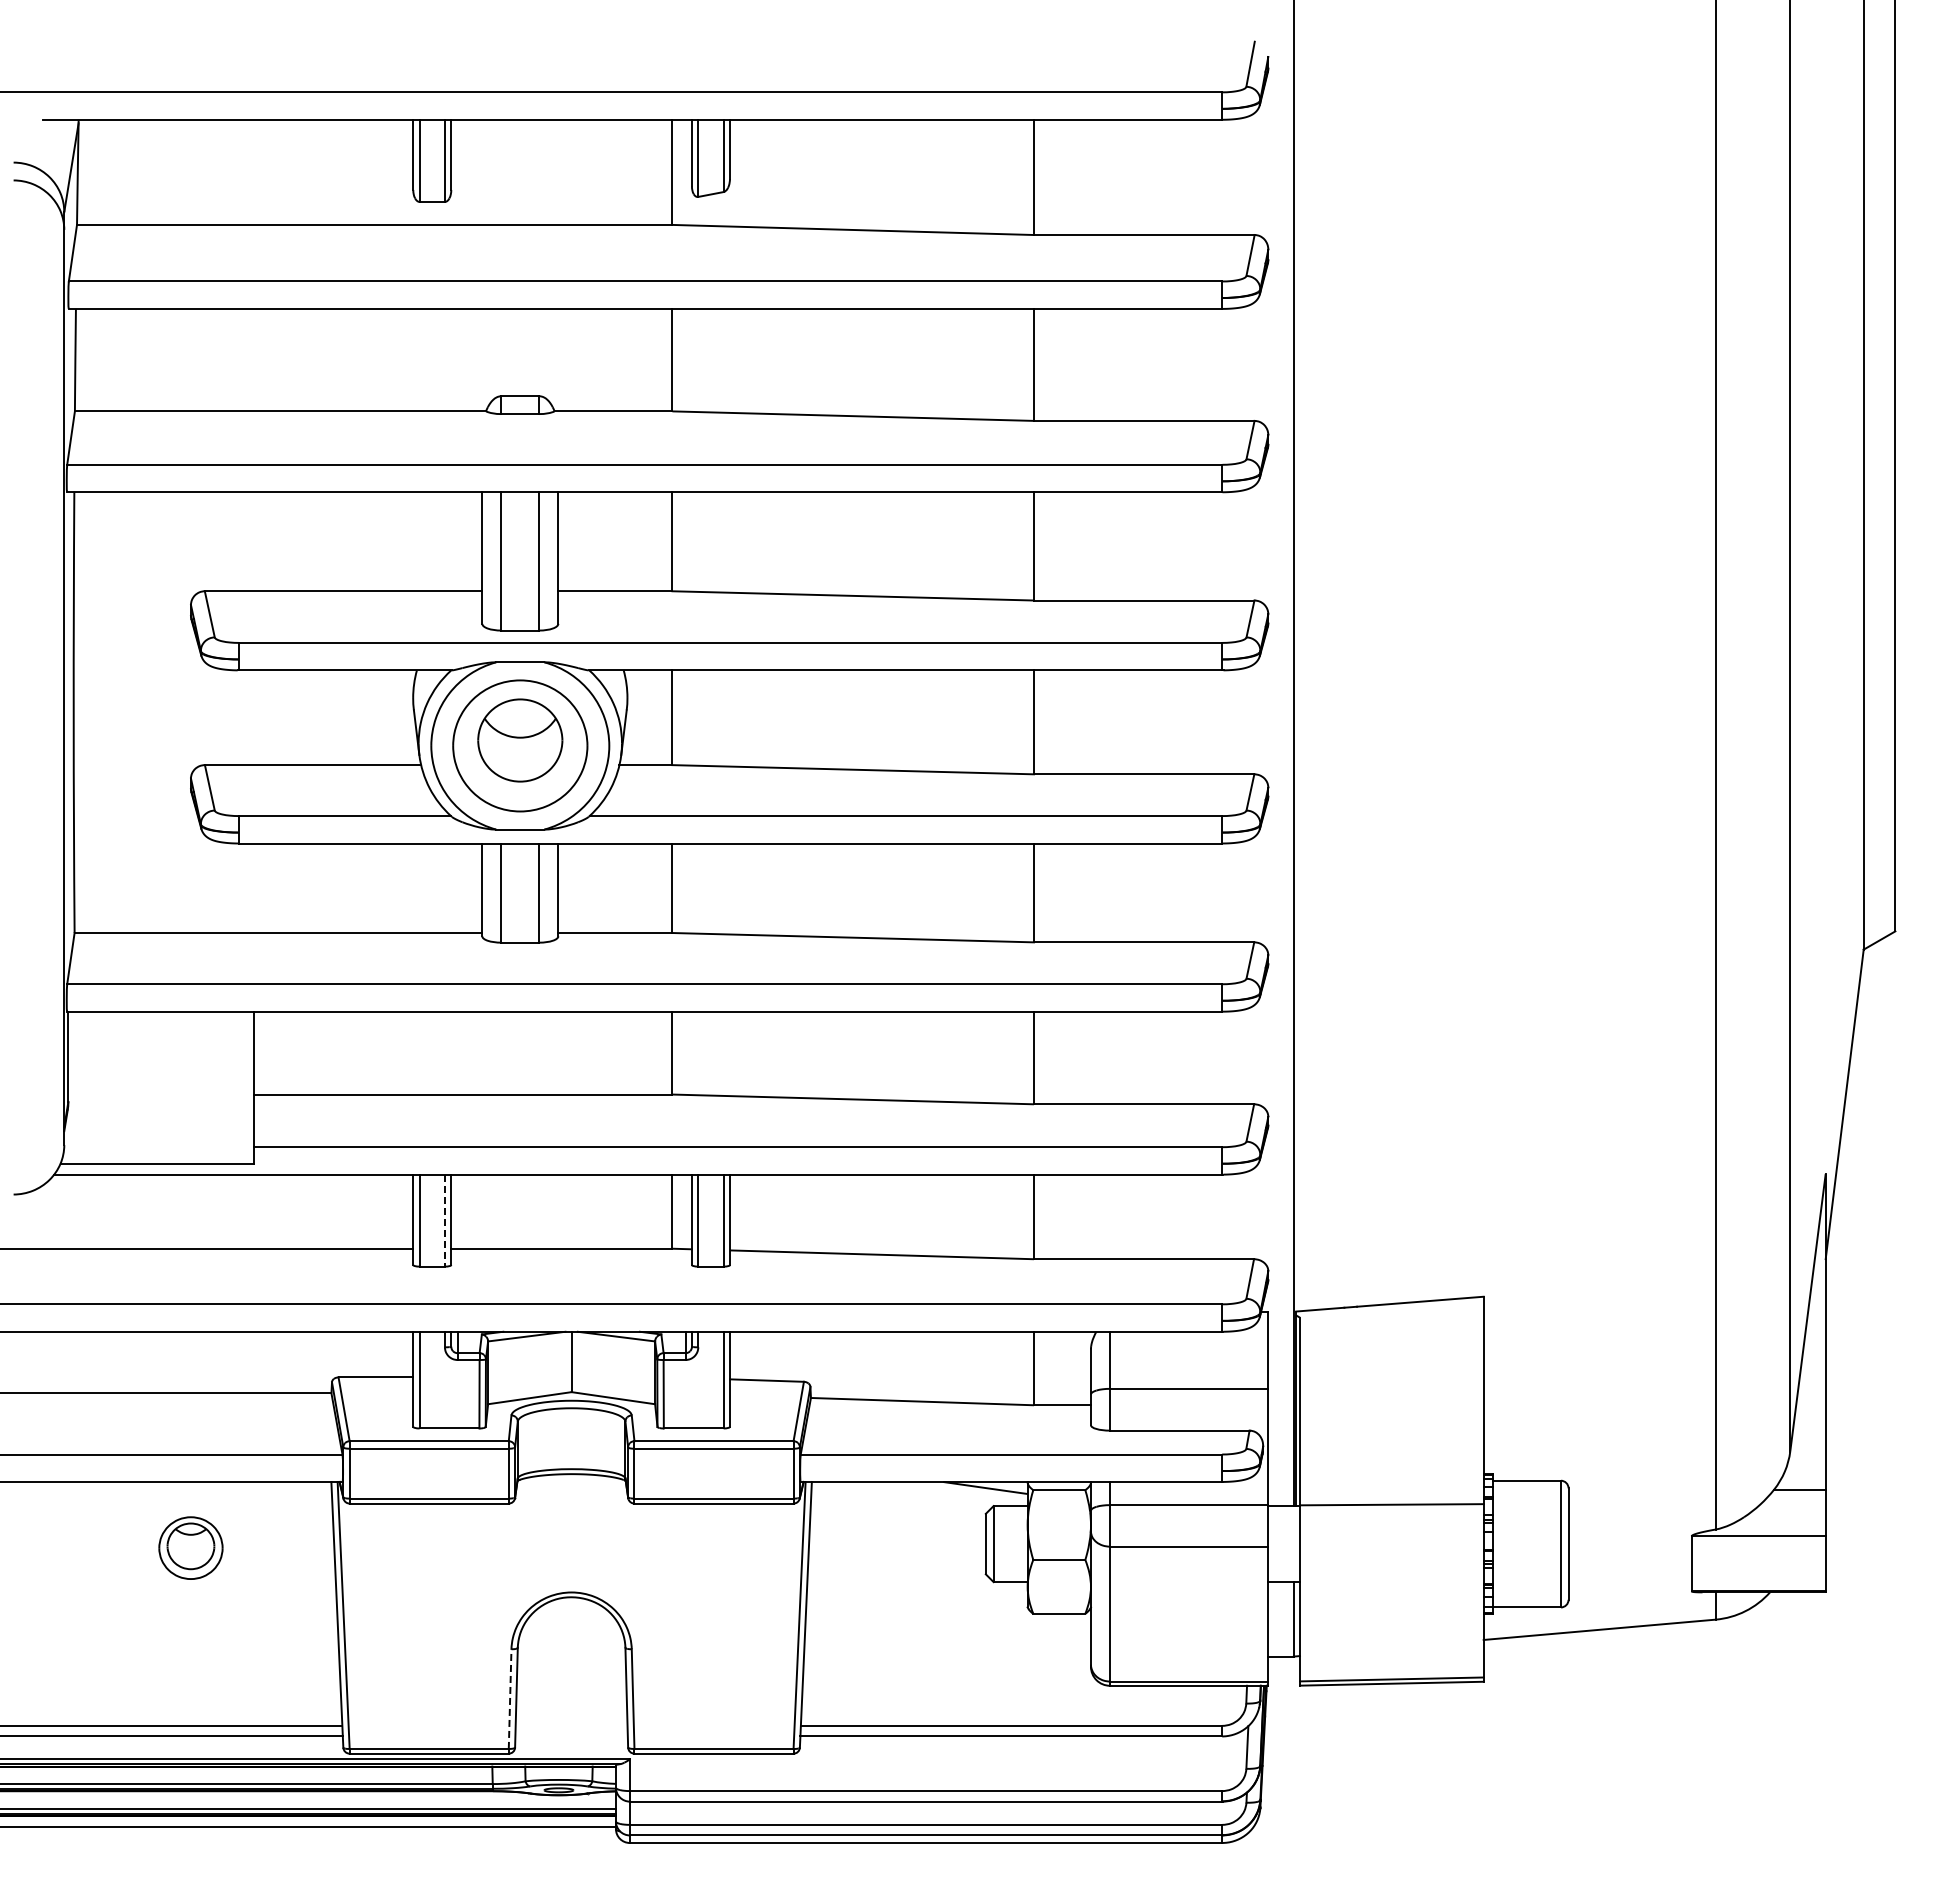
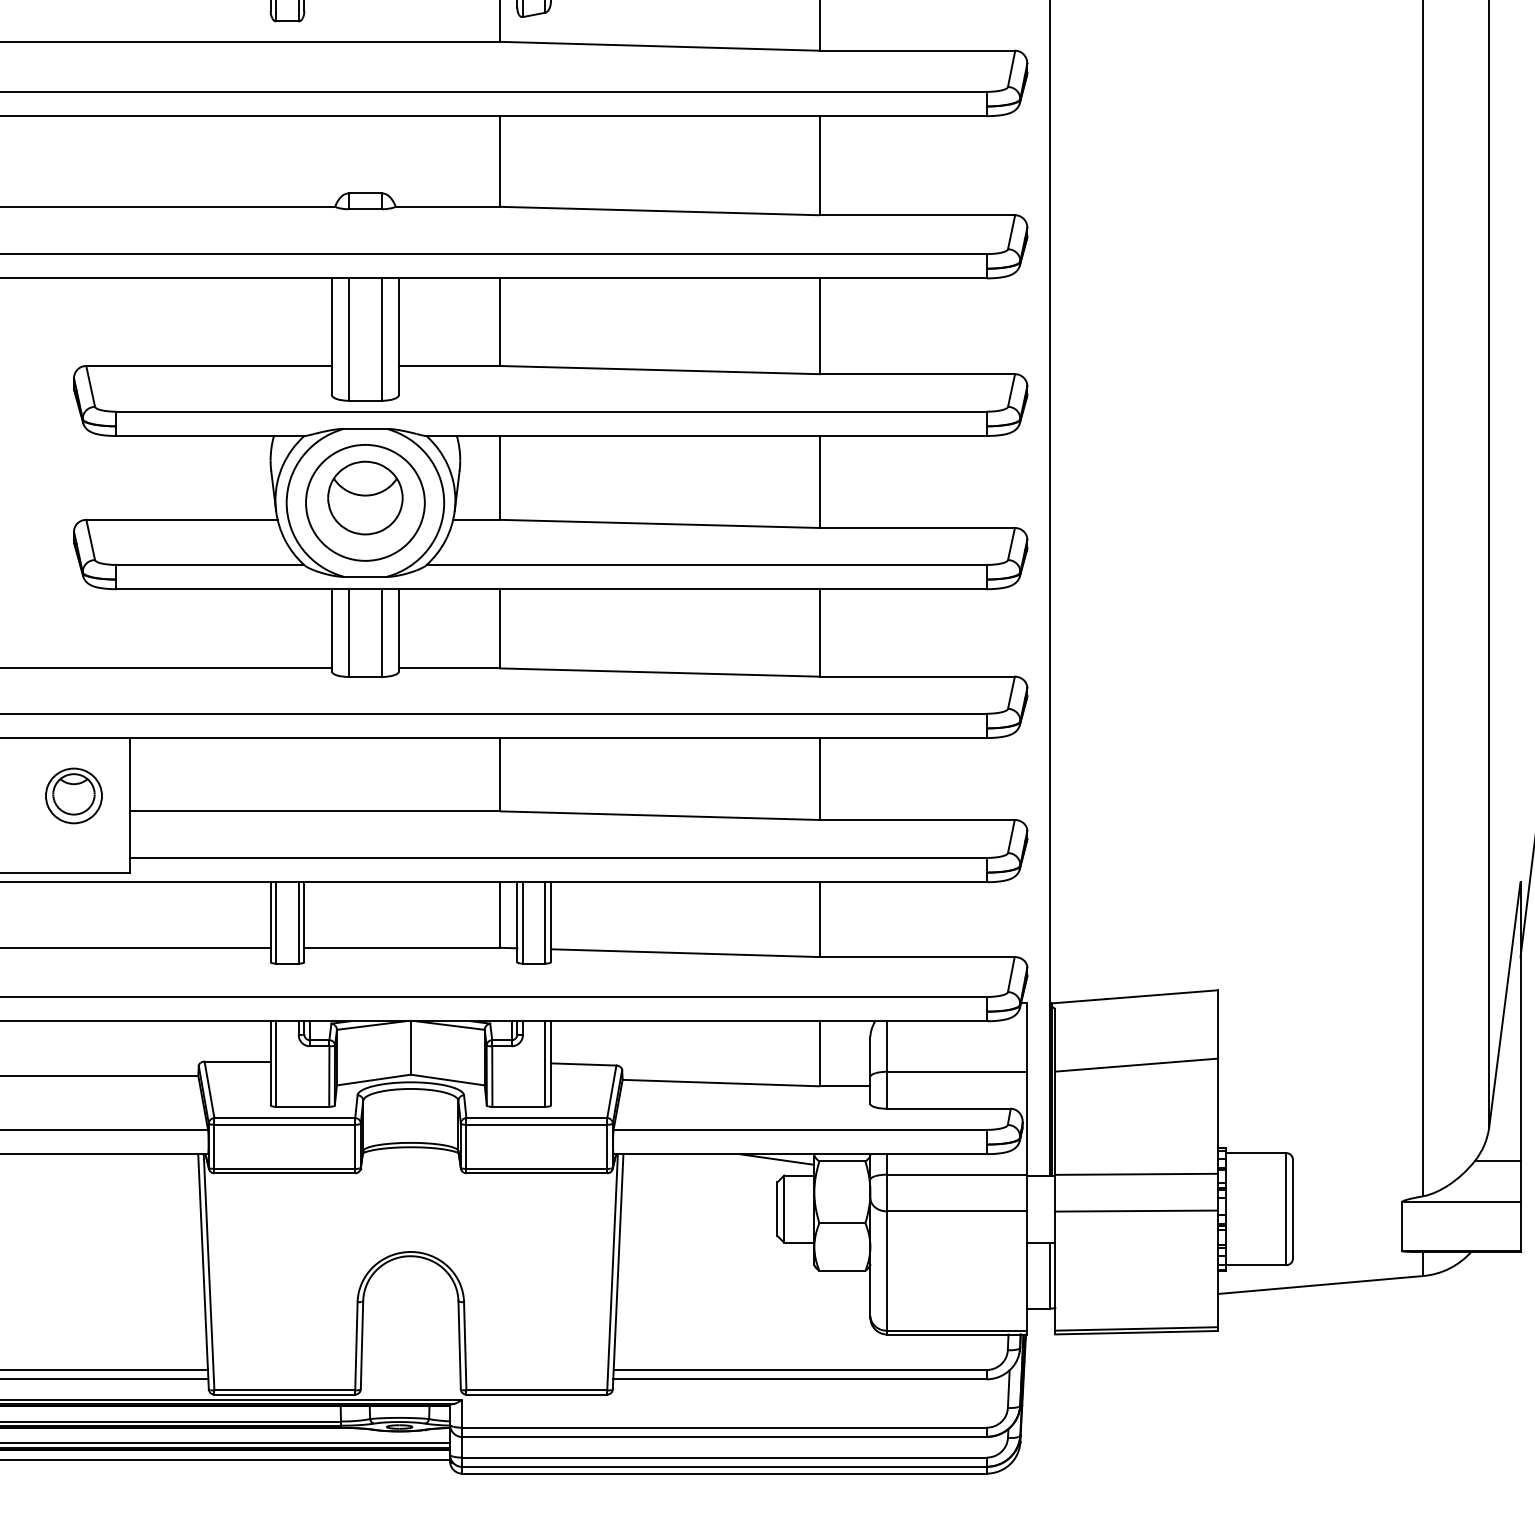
line: (444, 1220) -> (298, 922), dashed -> solid
line: (1391, 1380) -> (1136, 1064), added
line: (1391, 1545) -> (1136, 1210), added
part: (190, 1547) -> (73, 795), moved
line: (510, 1699) -> (356, 1346), dashed -> solid

